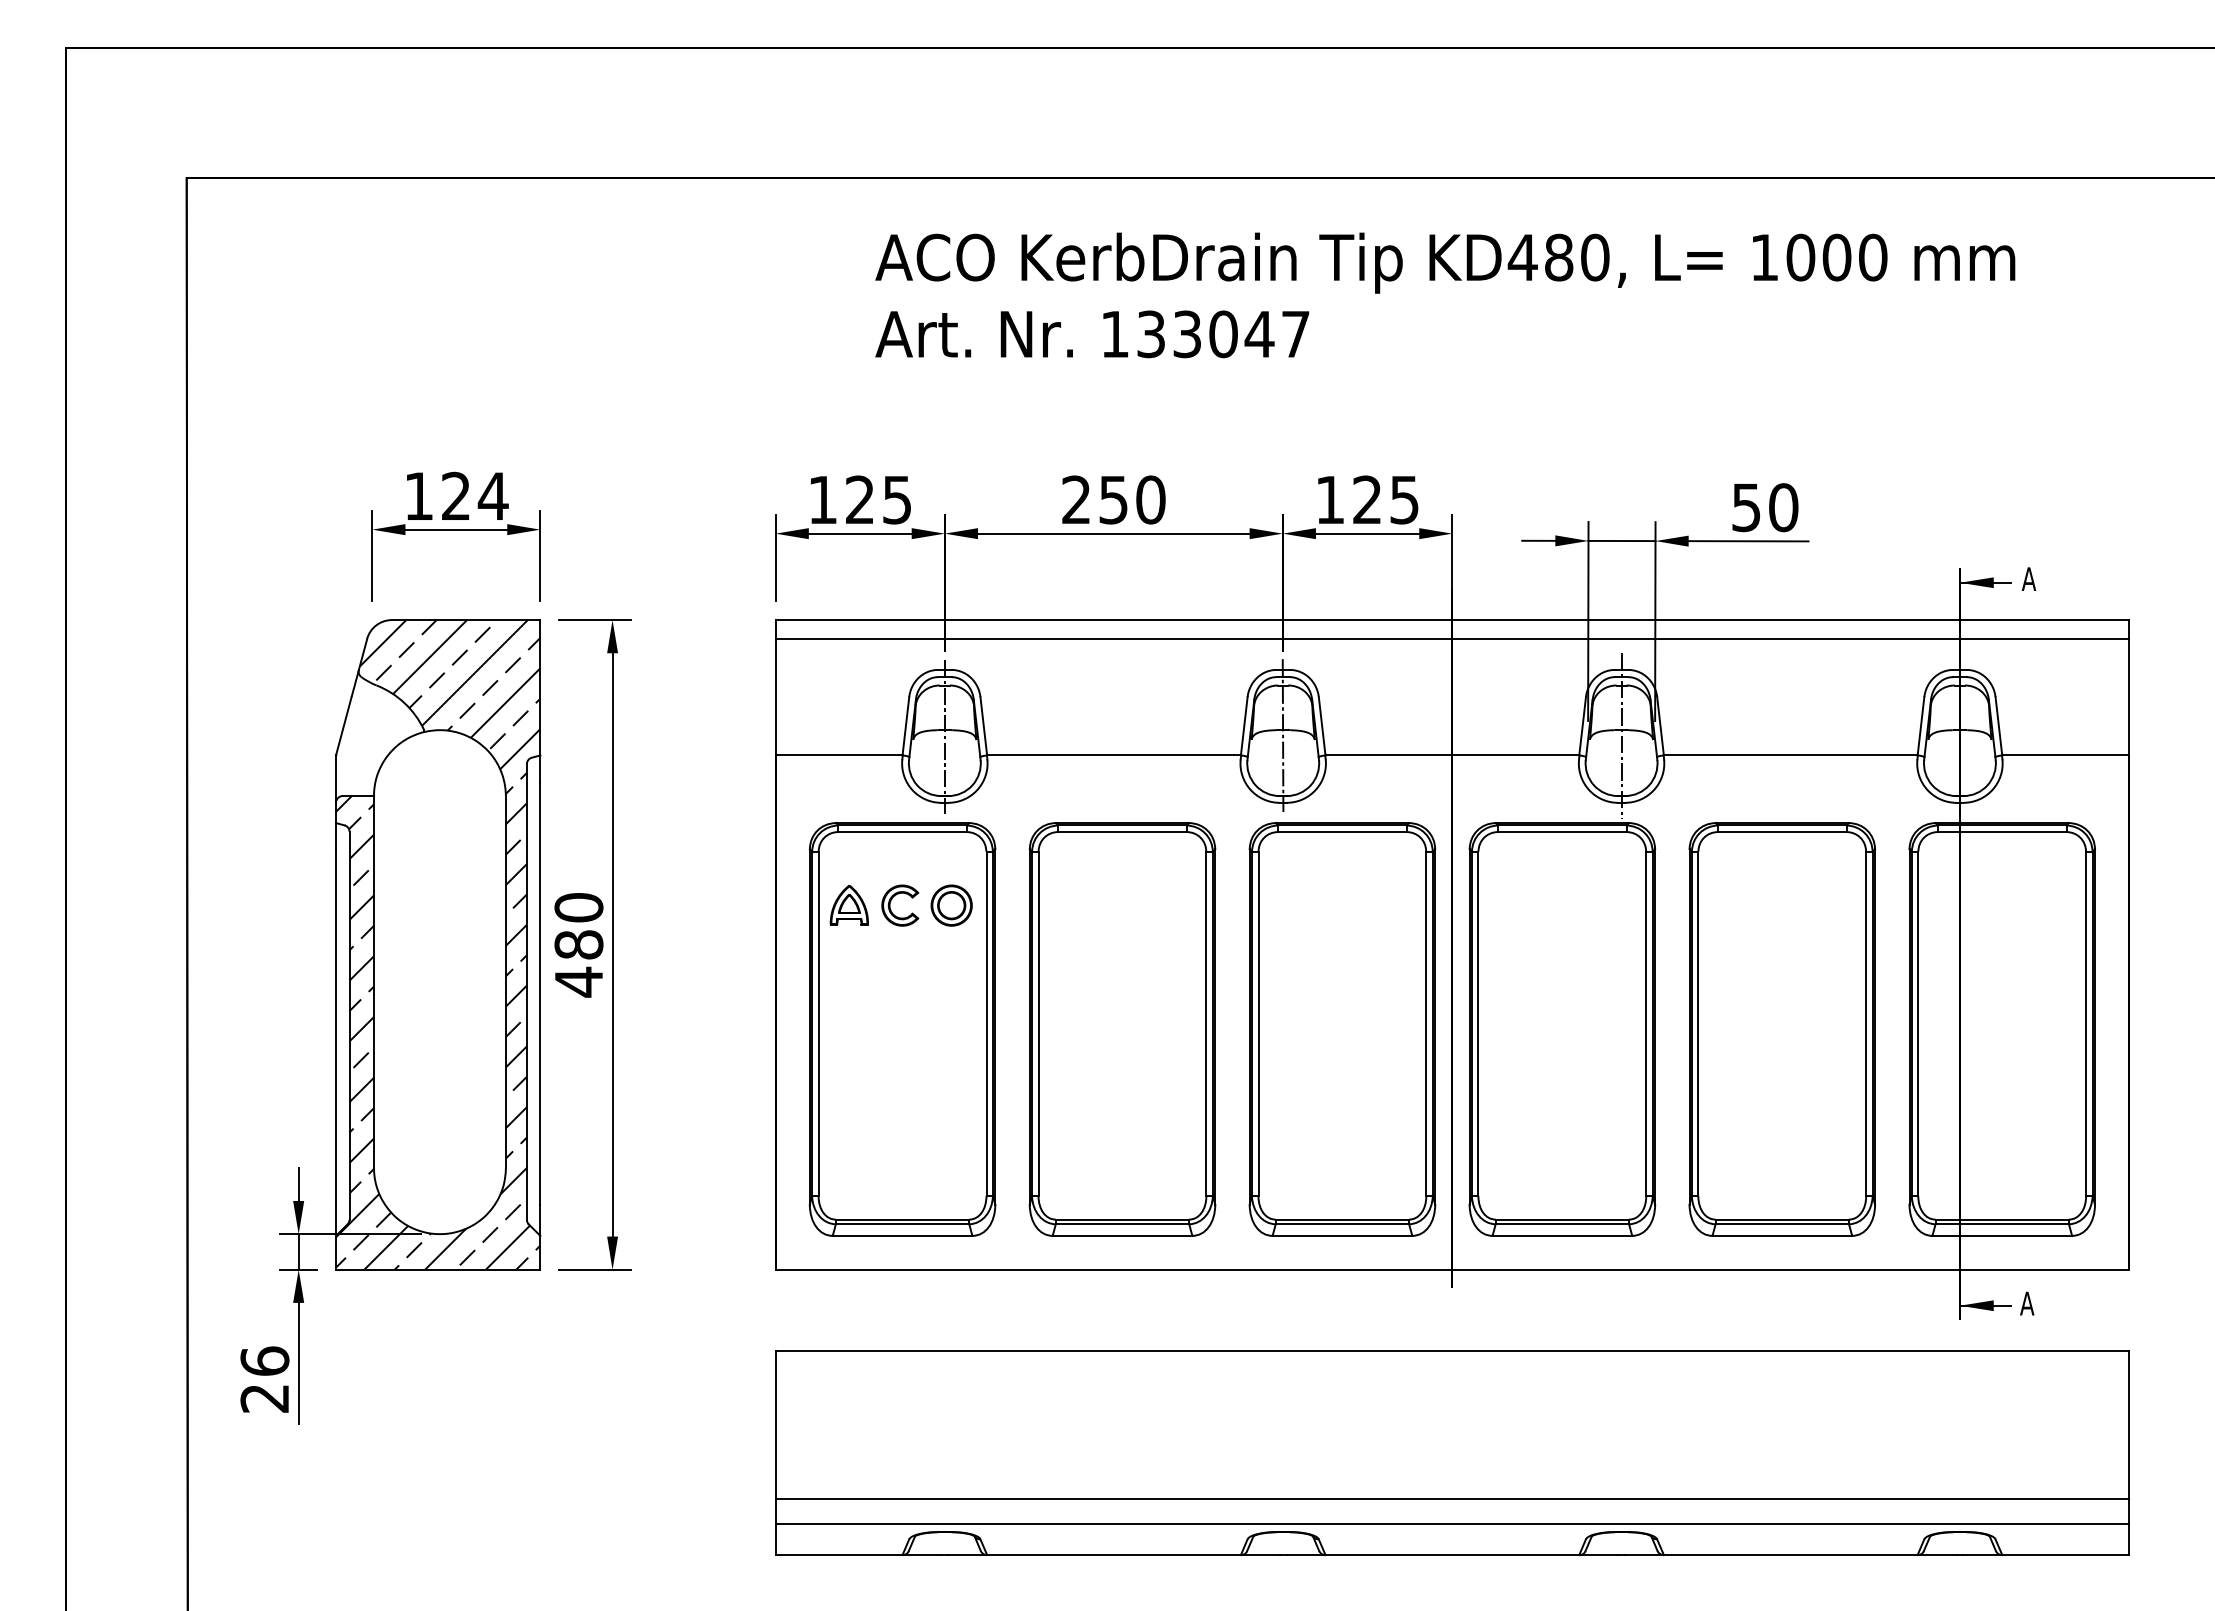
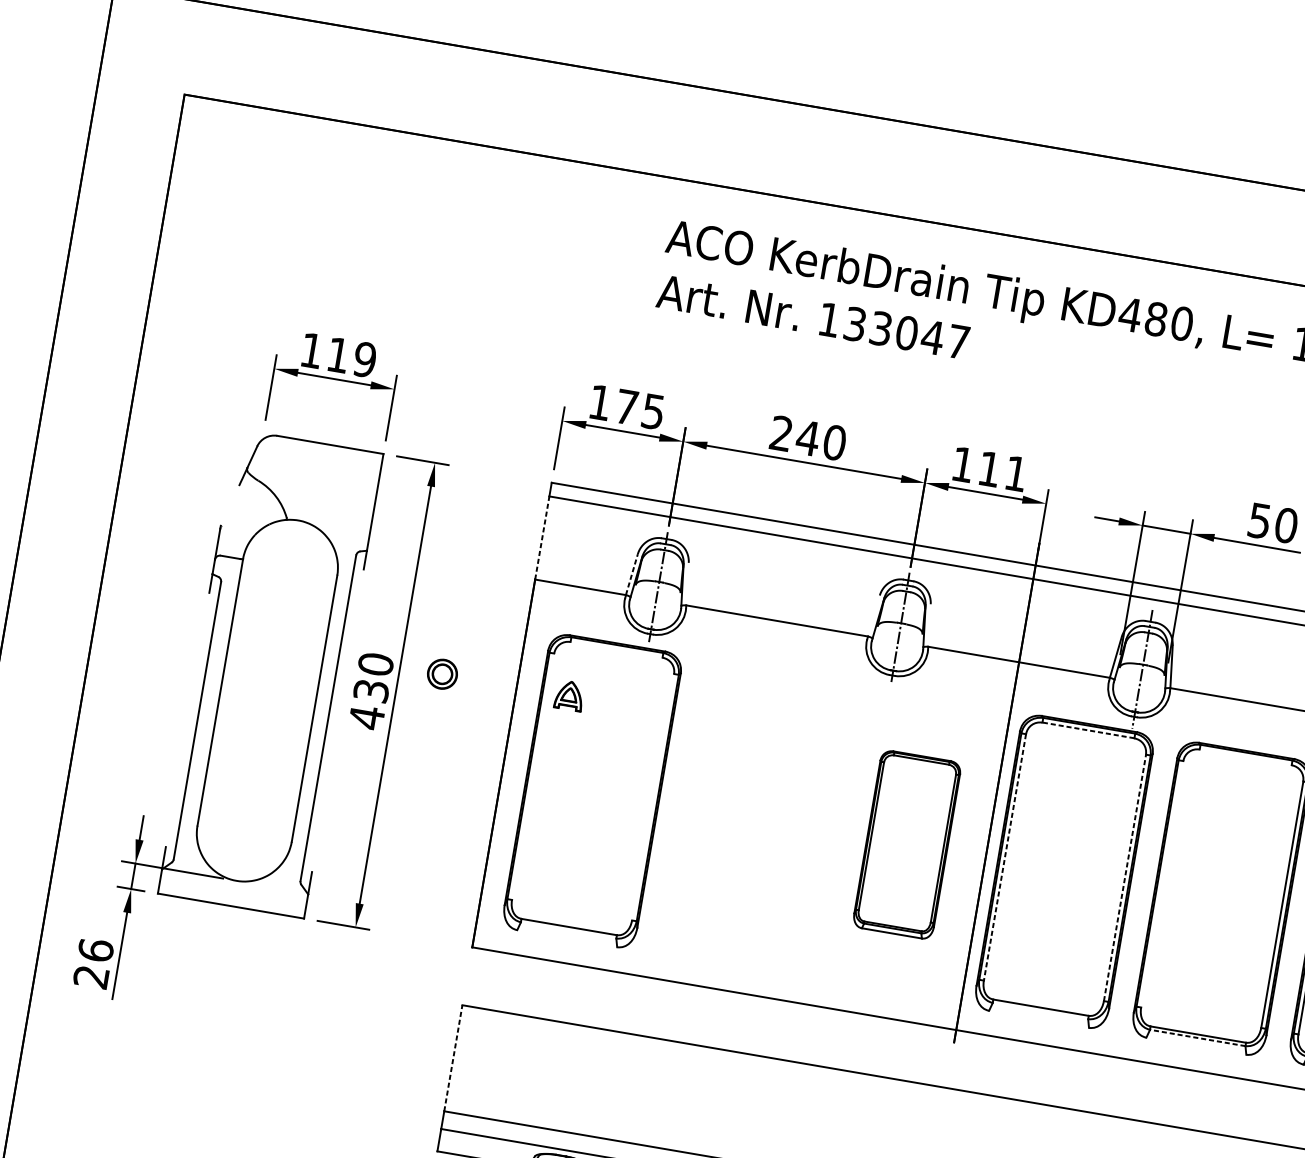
text: (475, 495) -> (352, 356), 124 -> 119
text: (859, 499) -> (626, 406), 125 -> 175
text: (1385, 499) -> (1002, 471), 125 -> 111
text: (1113, 500) -> (807, 438), 250 -> 240
line: (775, 696) -> (542, 537), solid -> dashed
line: (905, 725) -> (631, 574), solid -> dashed
line: (343, 726) -> (229, 506), removed
line: (983, 726) -> (687, 584), removed
line: (1243, 726) -> (873, 616), removed
line: (1321, 726) -> (929, 625), removed
line: (902, 831) -> (616, 649), removed
line: (1561, 831) -> (1087, 730), solid -> dashed
line: (1782, 831) -> (1245, 757), removed
part: (891, 901) -> (600, 698), removed
part: (951, 905) -> (442, 674), moved
hatch: (438, 944) -> (270, 673), removed
text: (578, 944) -> (371, 690), 480 -> 430
line: (540, 992) -> (338, 720), removed
line: (818, 1023) -> (533, 776), removed
line: (986, 1023) -> (653, 797), removed
line: (1646, 1023) -> (1125, 877), solid -> dashed
line: (1698, 1023) -> (1162, 884), removed
line: (1478, 1024) -> (1004, 857), solid -> dashed
line: (336, 1026) -> (188, 719), removed
part: (1122, 1029) -> (749, 817), removed
part: (1342, 1029) -> (907, 844), size x0.6
line: (902, 1224) -> (568, 930), removed
line: (1562, 1224) -> (1040, 1011), removed
line: (1782, 1224) -> (1197, 1038), solid -> dashed
line: (902, 1235) -> (567, 938), removed
line: (1562, 1235) -> (1039, 1019), removed
line: (1782, 1235) -> (1196, 1045), removed
line: (775, 1424) -> (453, 1058), solid -> dashed

